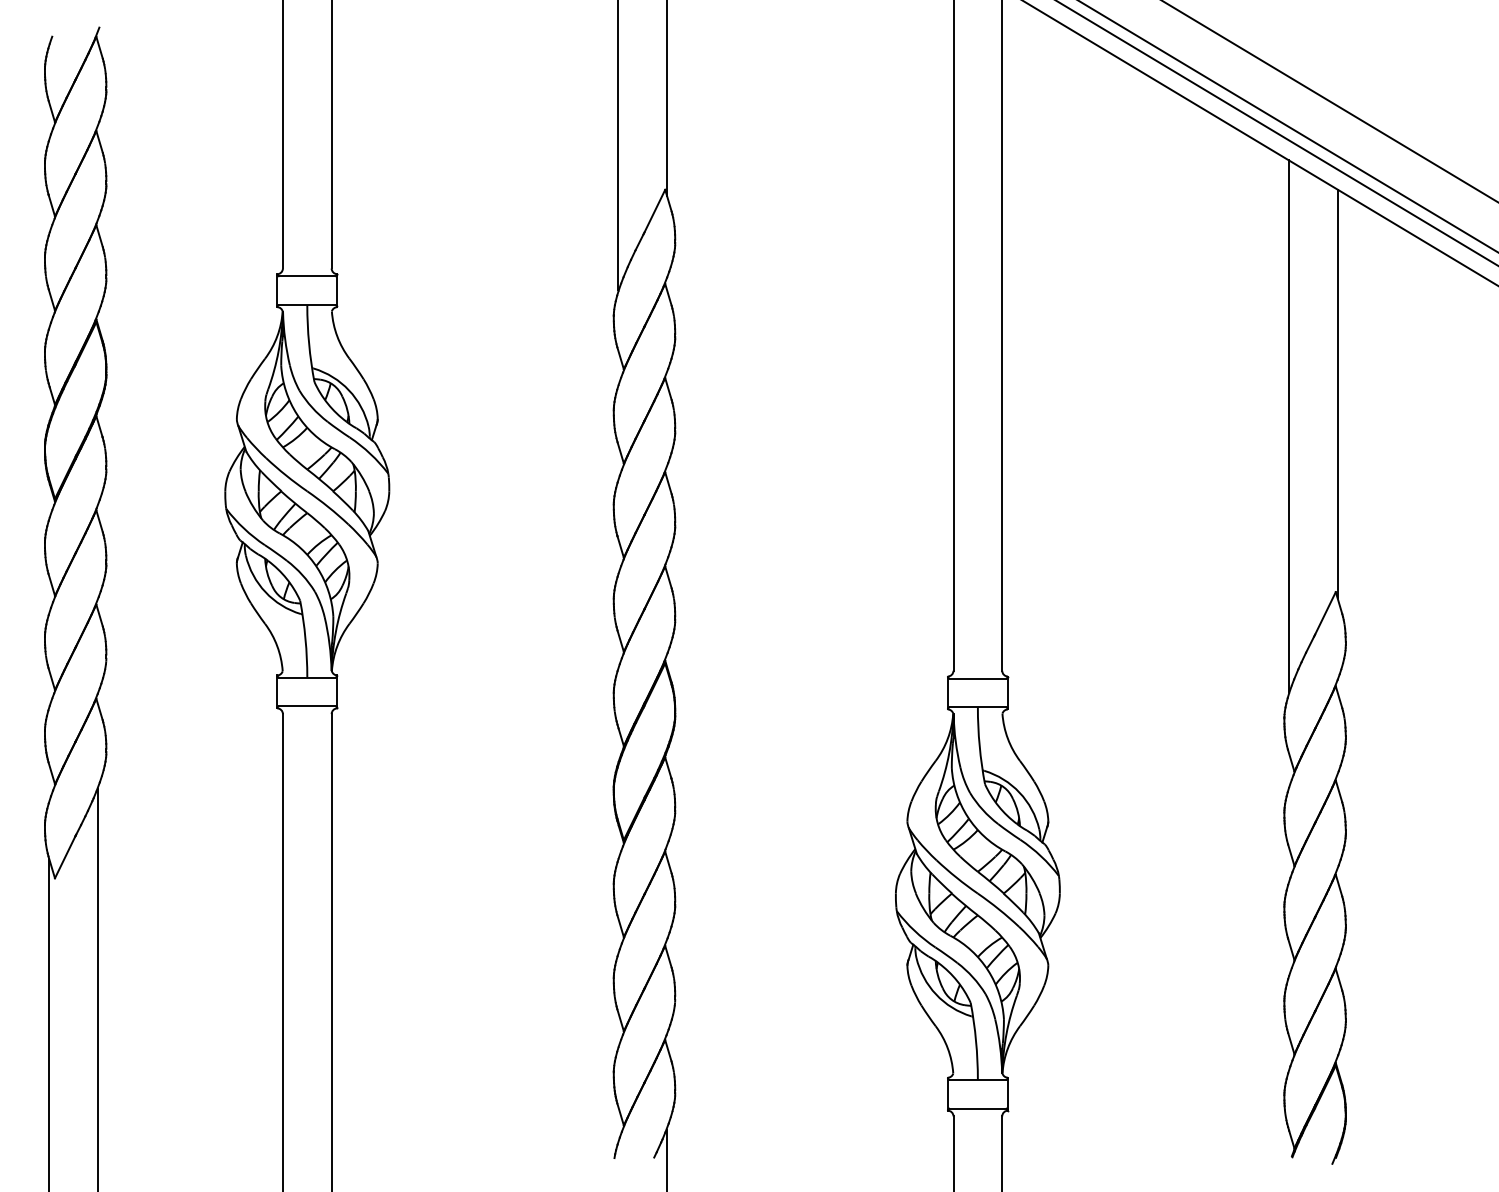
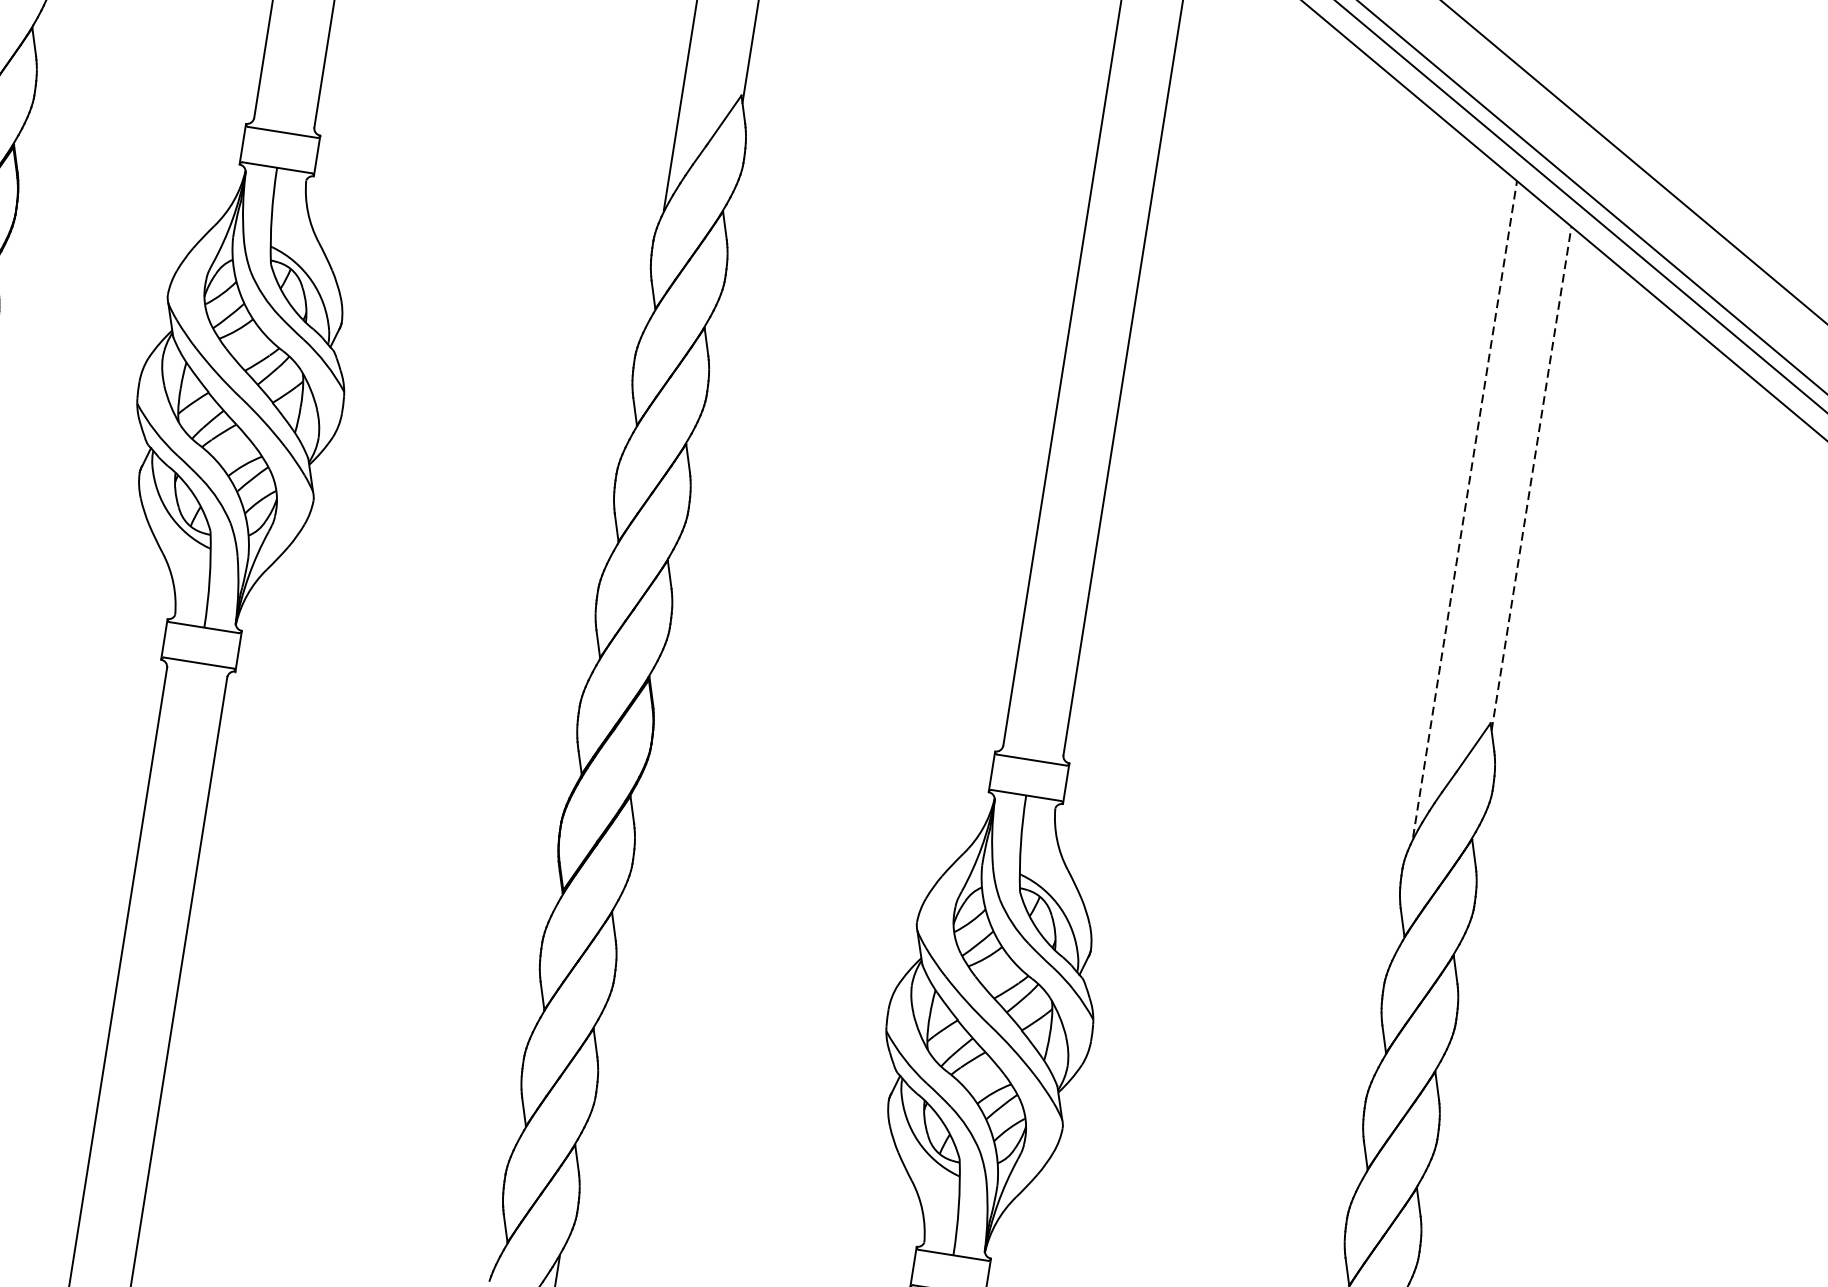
line: (1337, 393) -> (1531, 478), solid -> dashed
line: (1288, 426) -> (1464, 509), solid -> dashed

